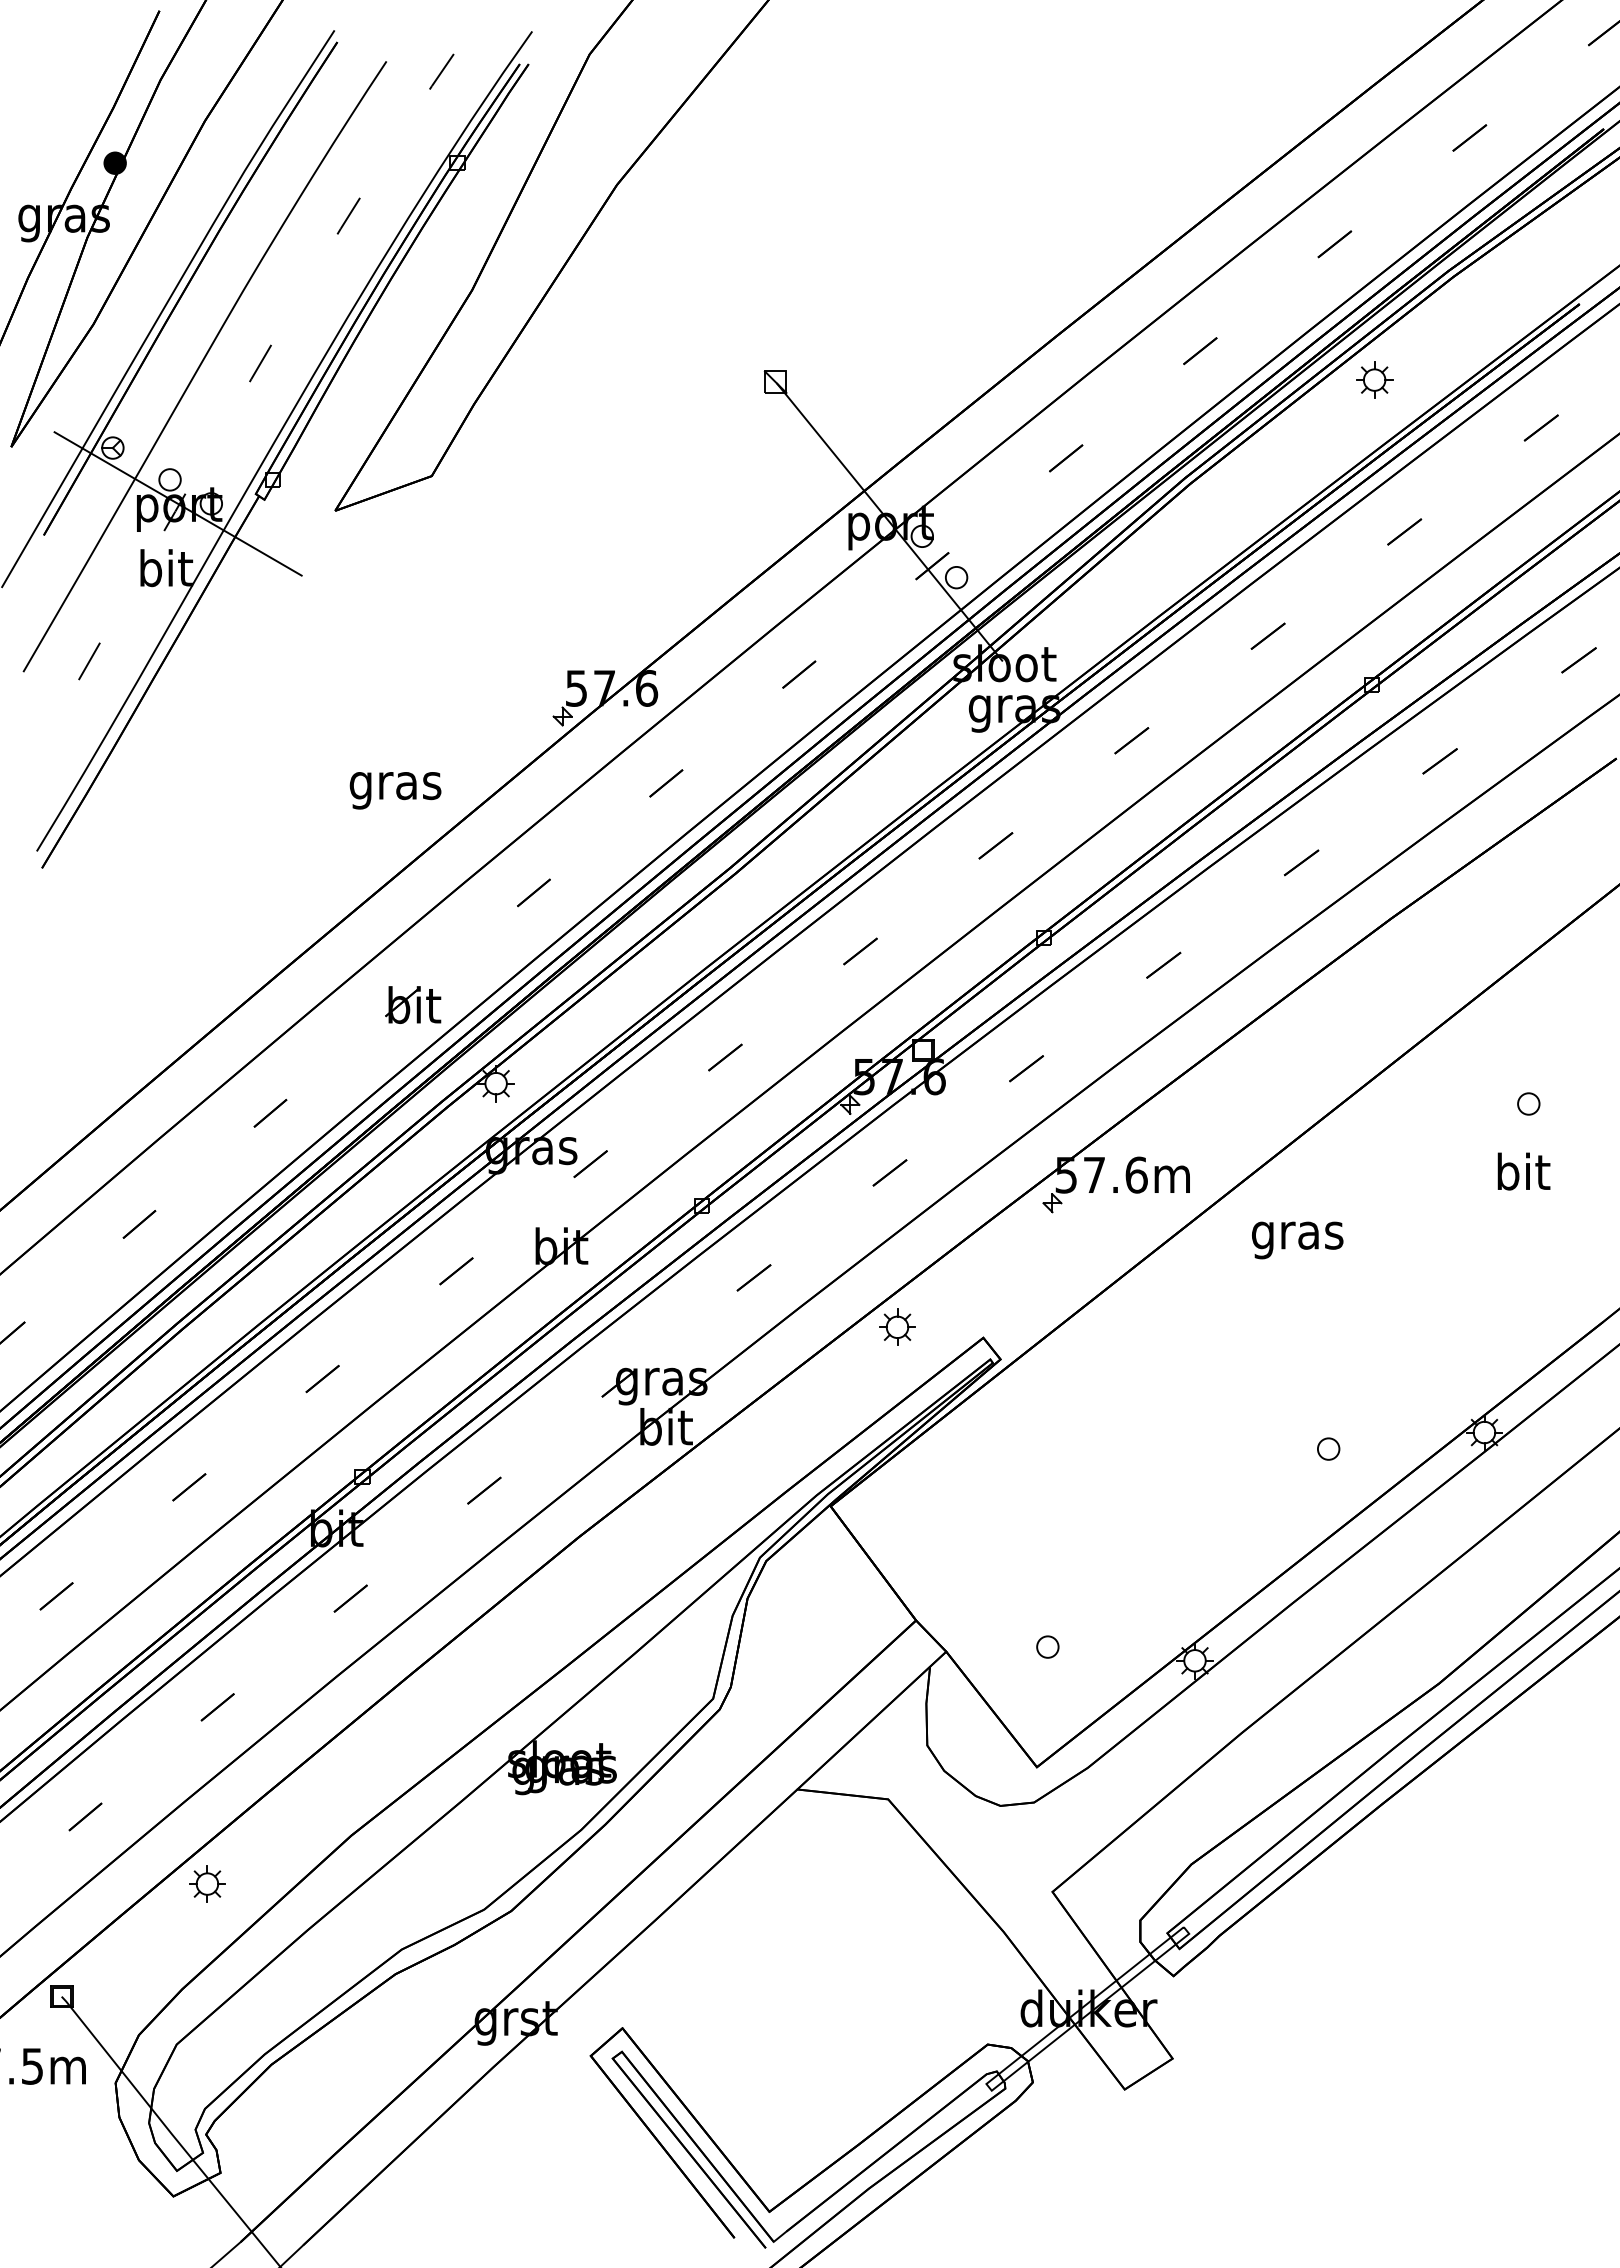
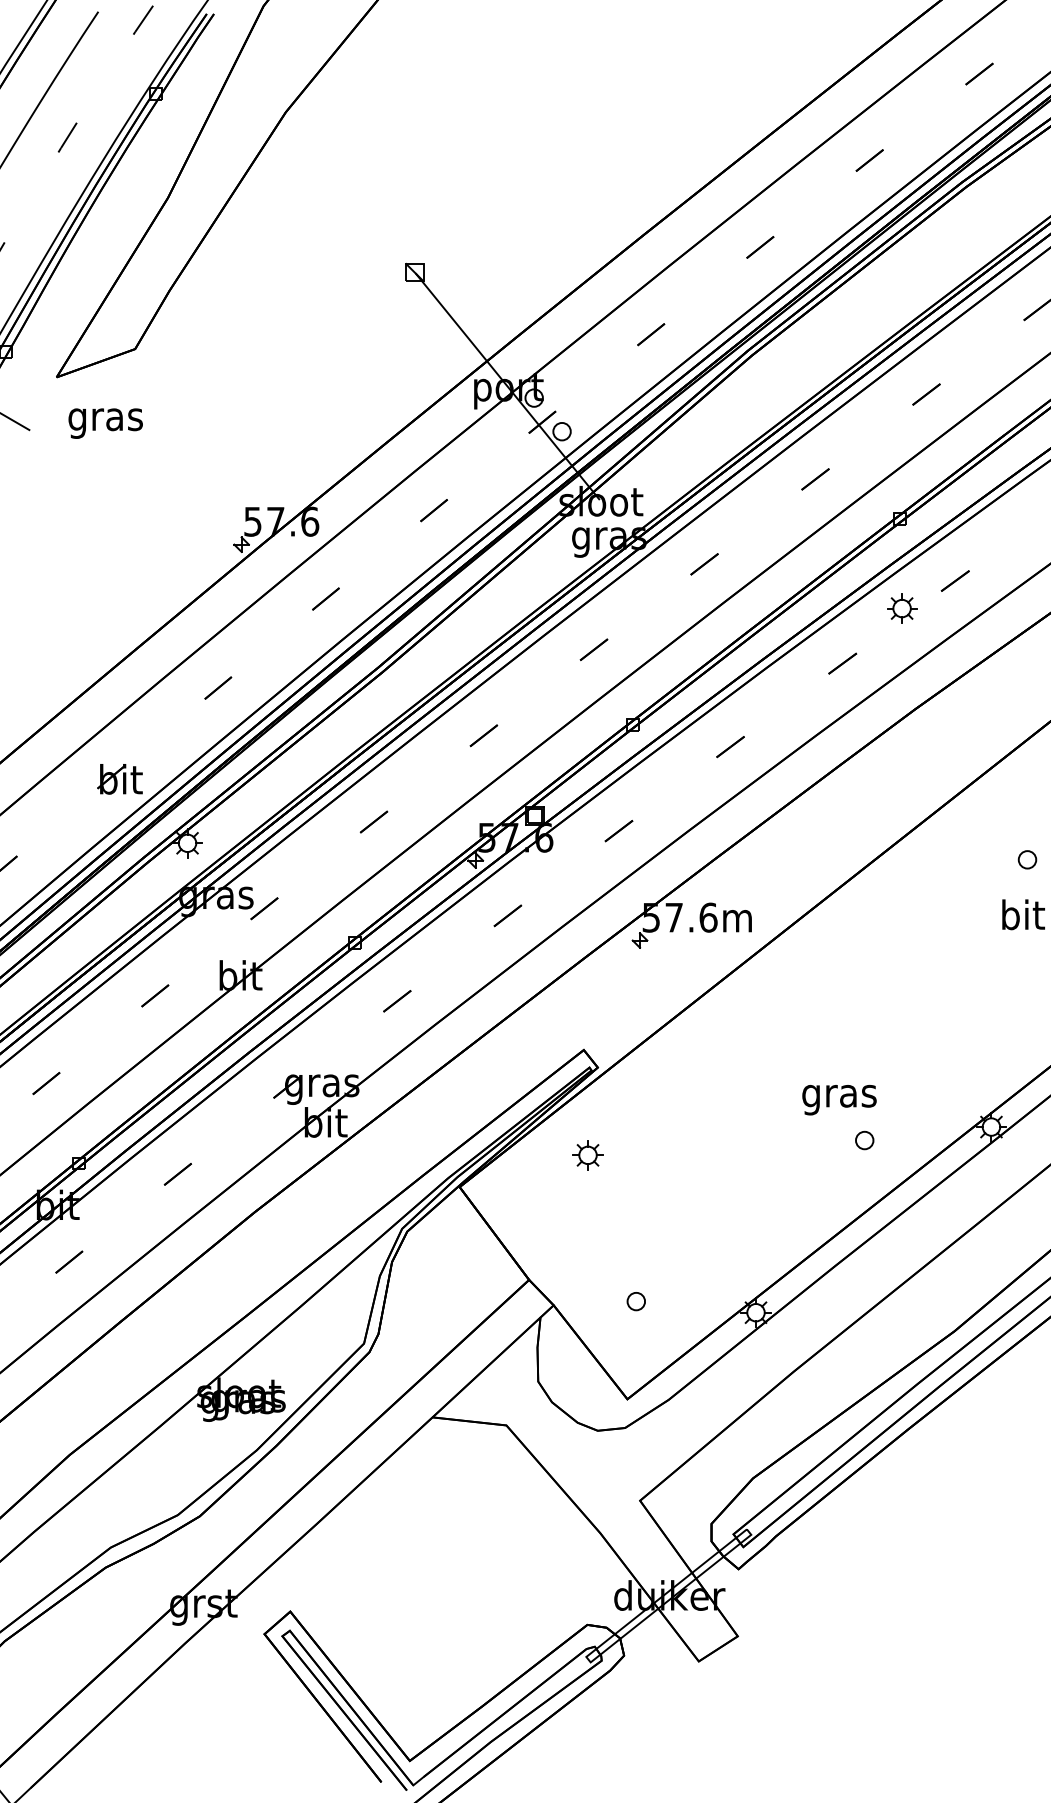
part: (1374, 379) -> (901, 608), moved
text: (395, 790) -> (105, 423), moved
text: (1297, 1240) -> (839, 1100), moved
part: (897, 1326) -> (588, 1154), moved

